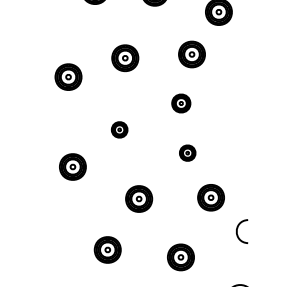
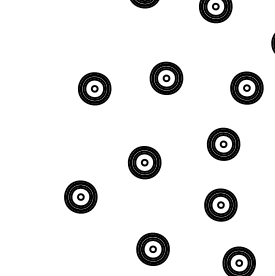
part: (181, 103) -> (223, 144), size x1.43
part: (119, 129) -> (144, 162), size x1.67
part: (187, 152) -> (220, 204), size x1.67

